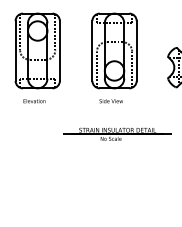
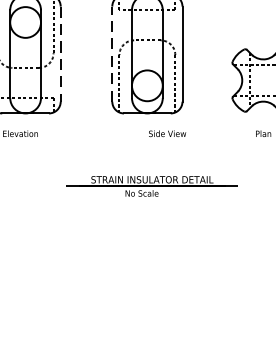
line: (59, 50) -> (60, 53), solid -> dashed
line: (92, 50) -> (112, 53), solid -> dashed
text: (110, 101) -> (166, 134), moved

